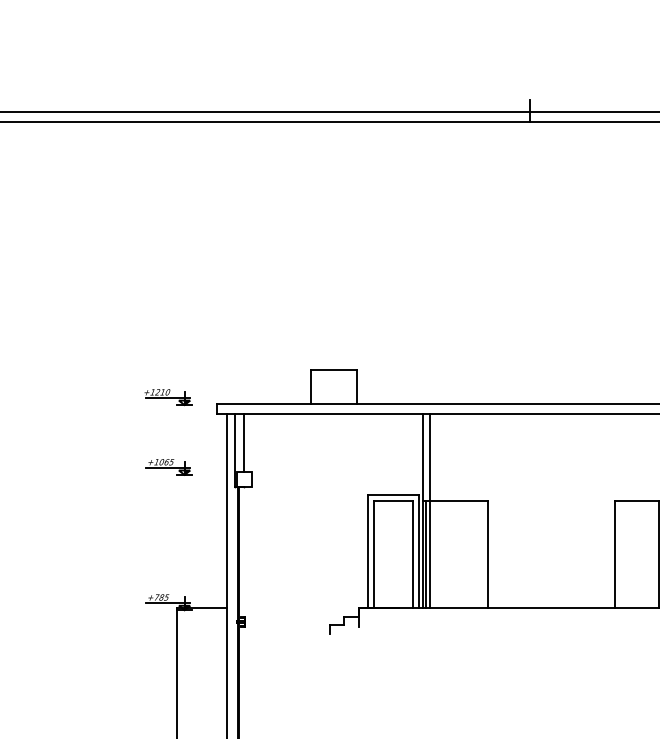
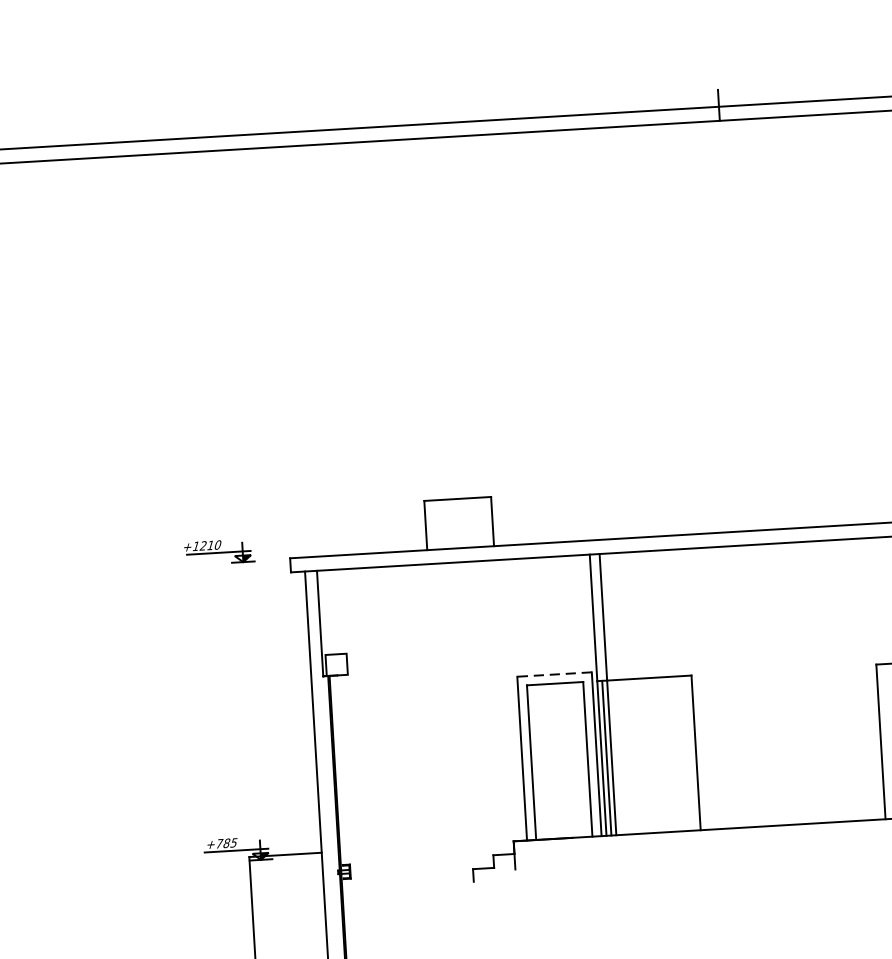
line: (244, 443) -> (333, 612), removed
part: (168, 467) -> (225, 654), removed
line: (393, 494) -> (554, 673), solid -> dashed

